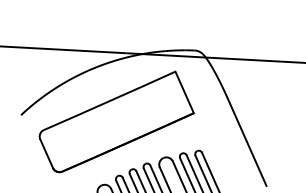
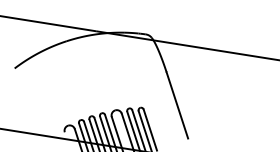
part: (116, 121) -> (83, 80), removed

